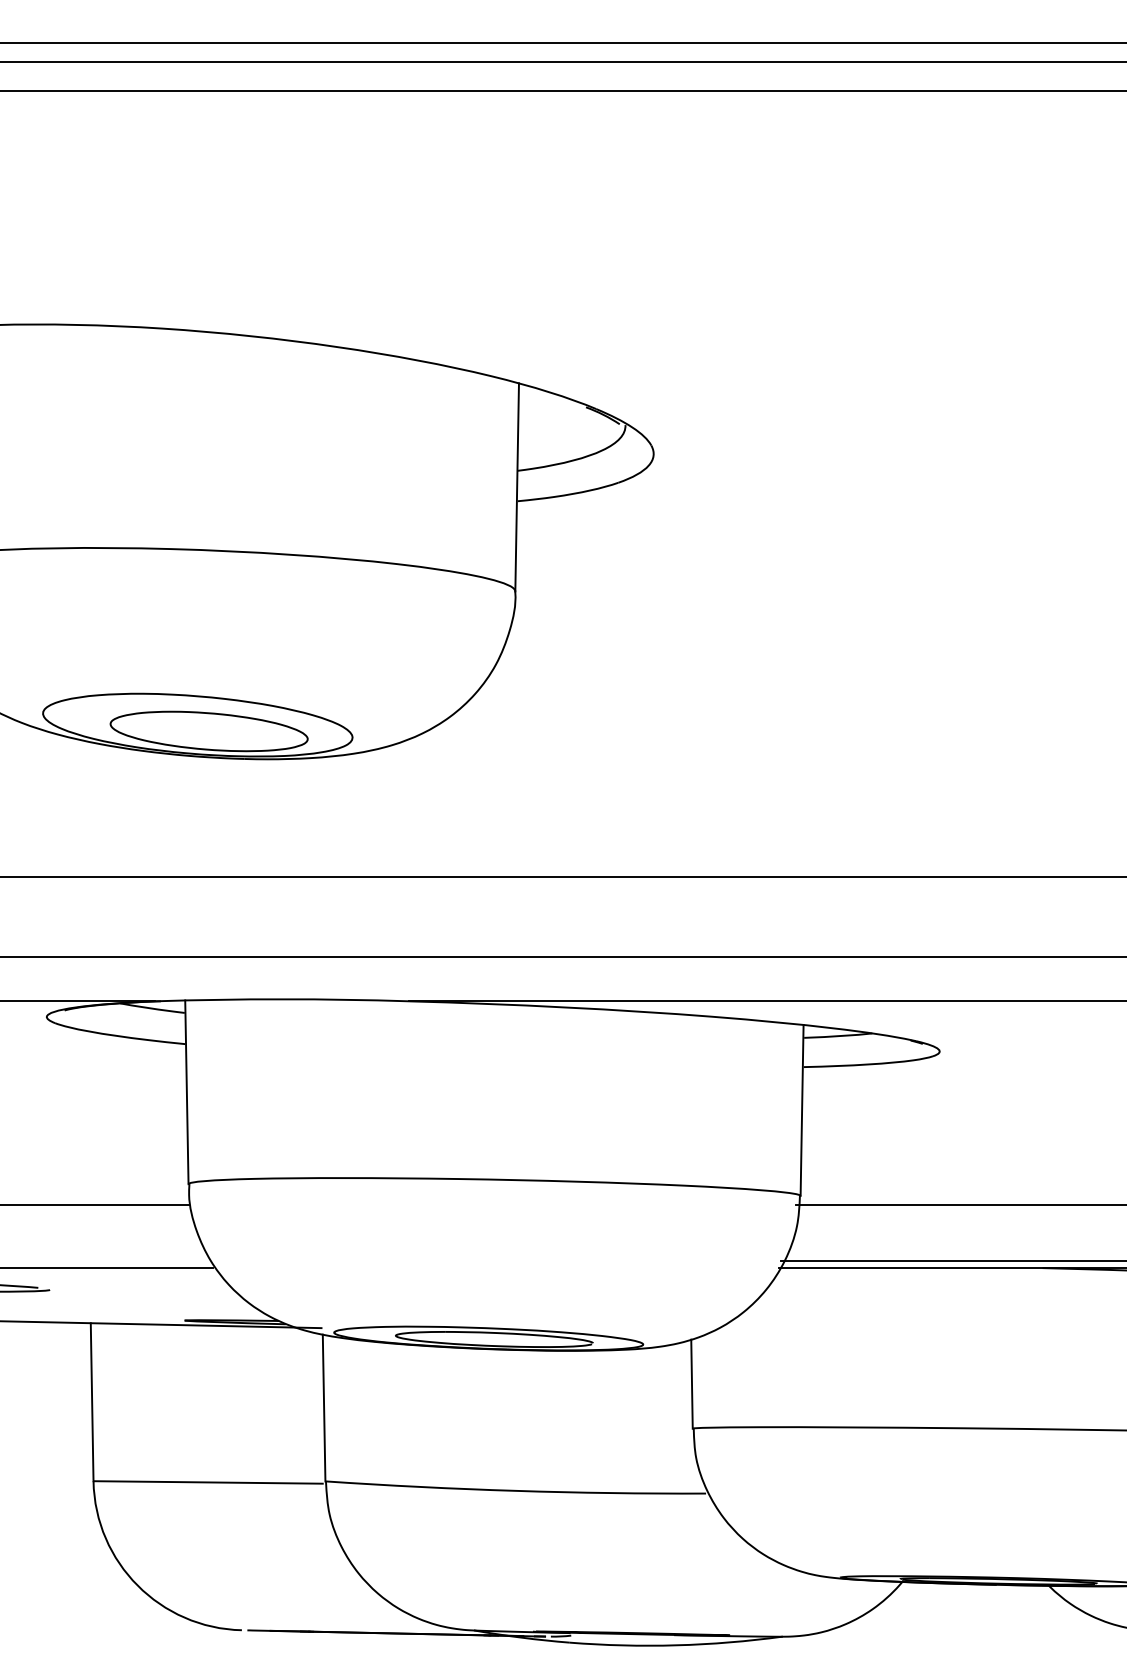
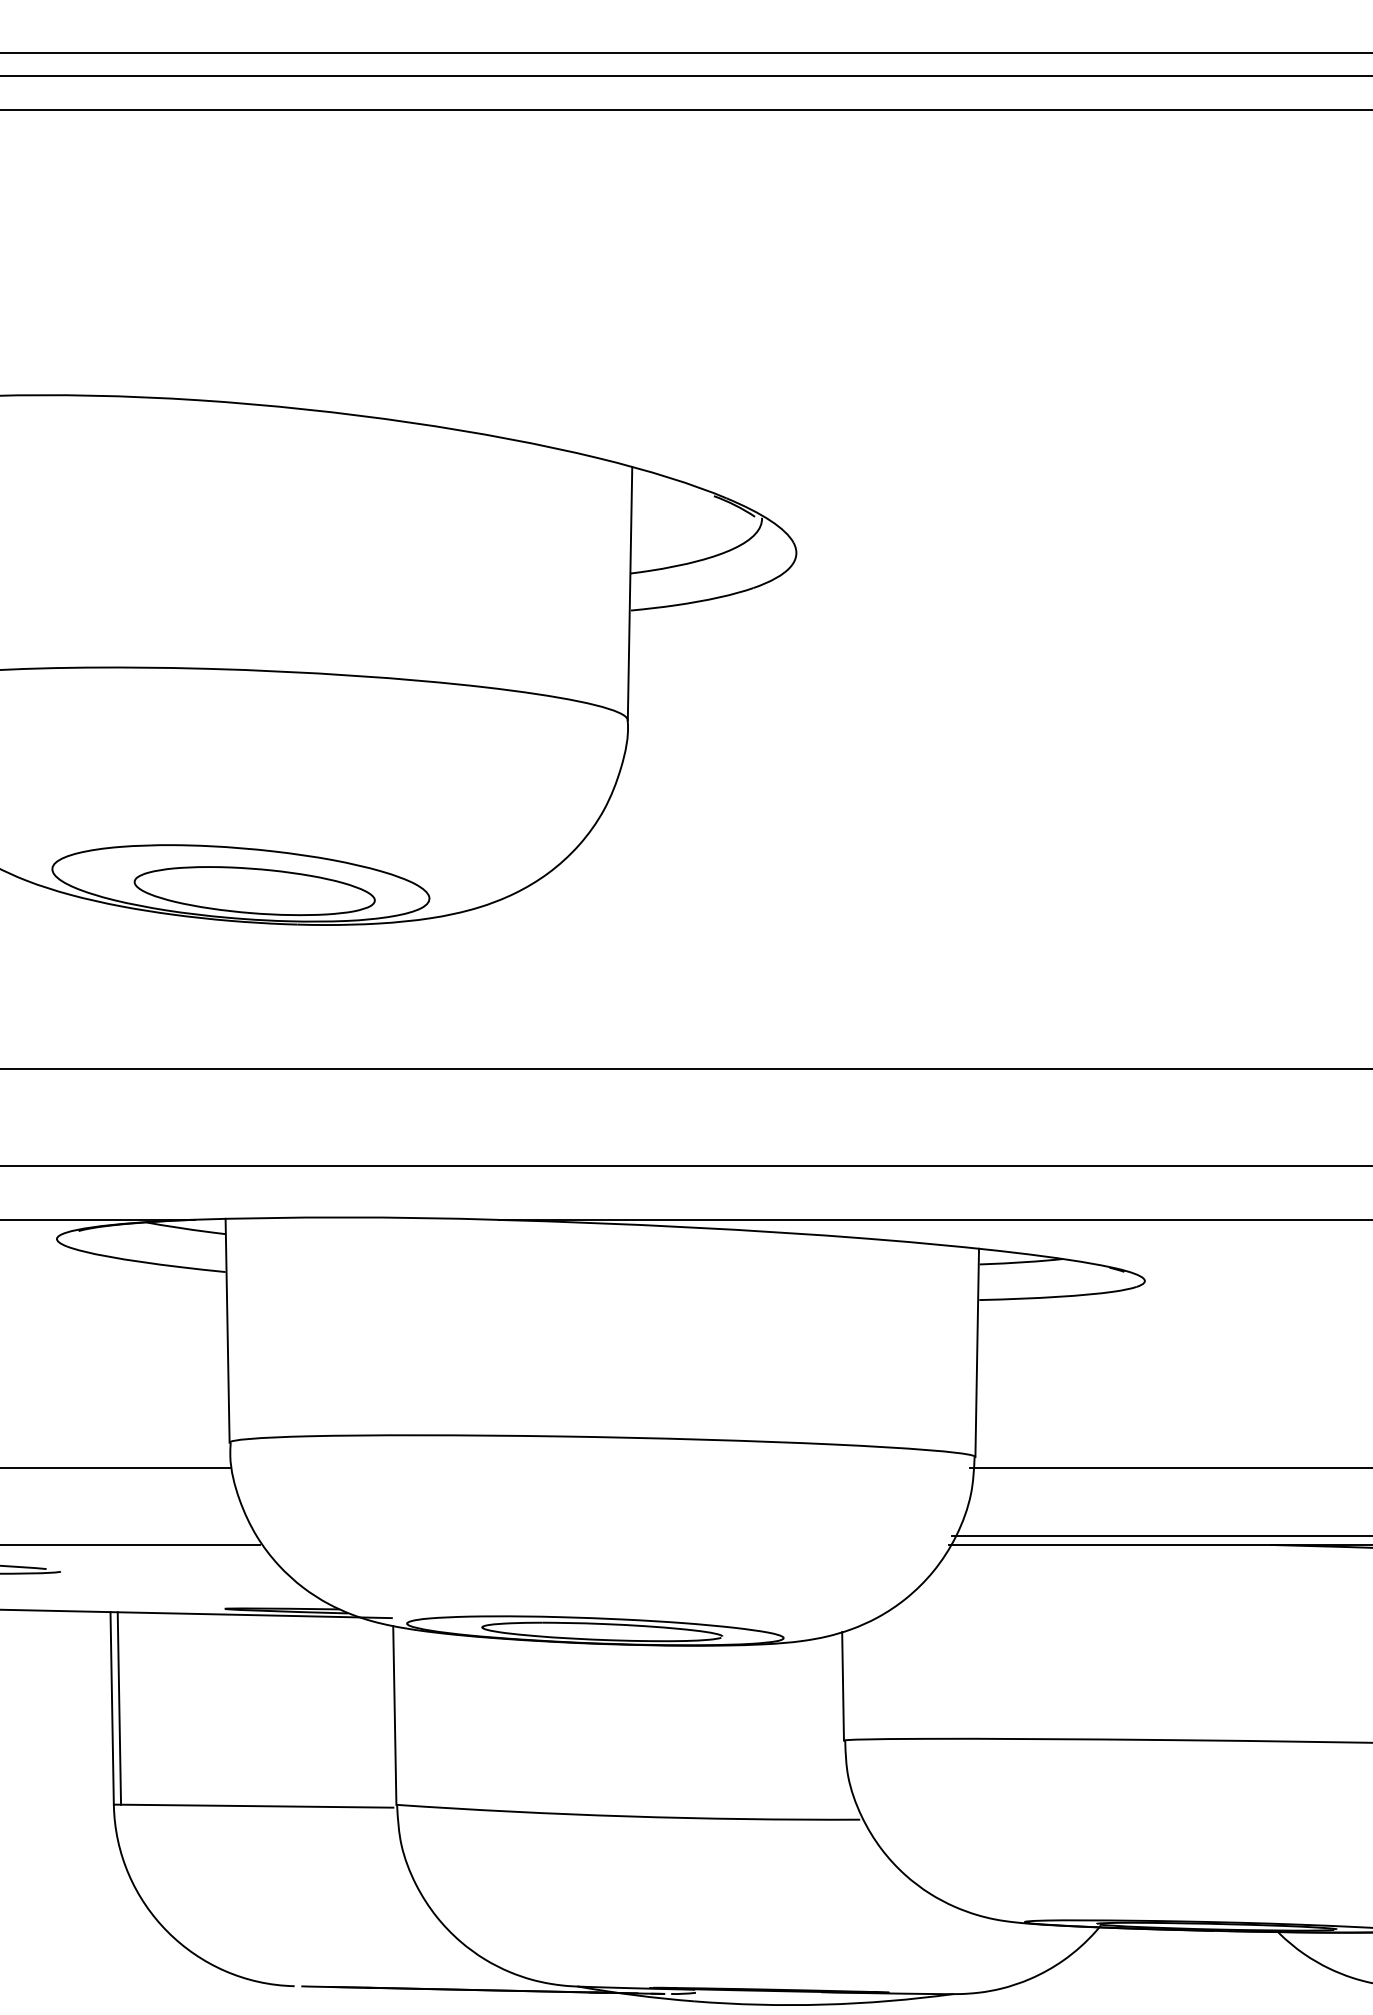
line: (98, 1402) -> (119, 1708), added

